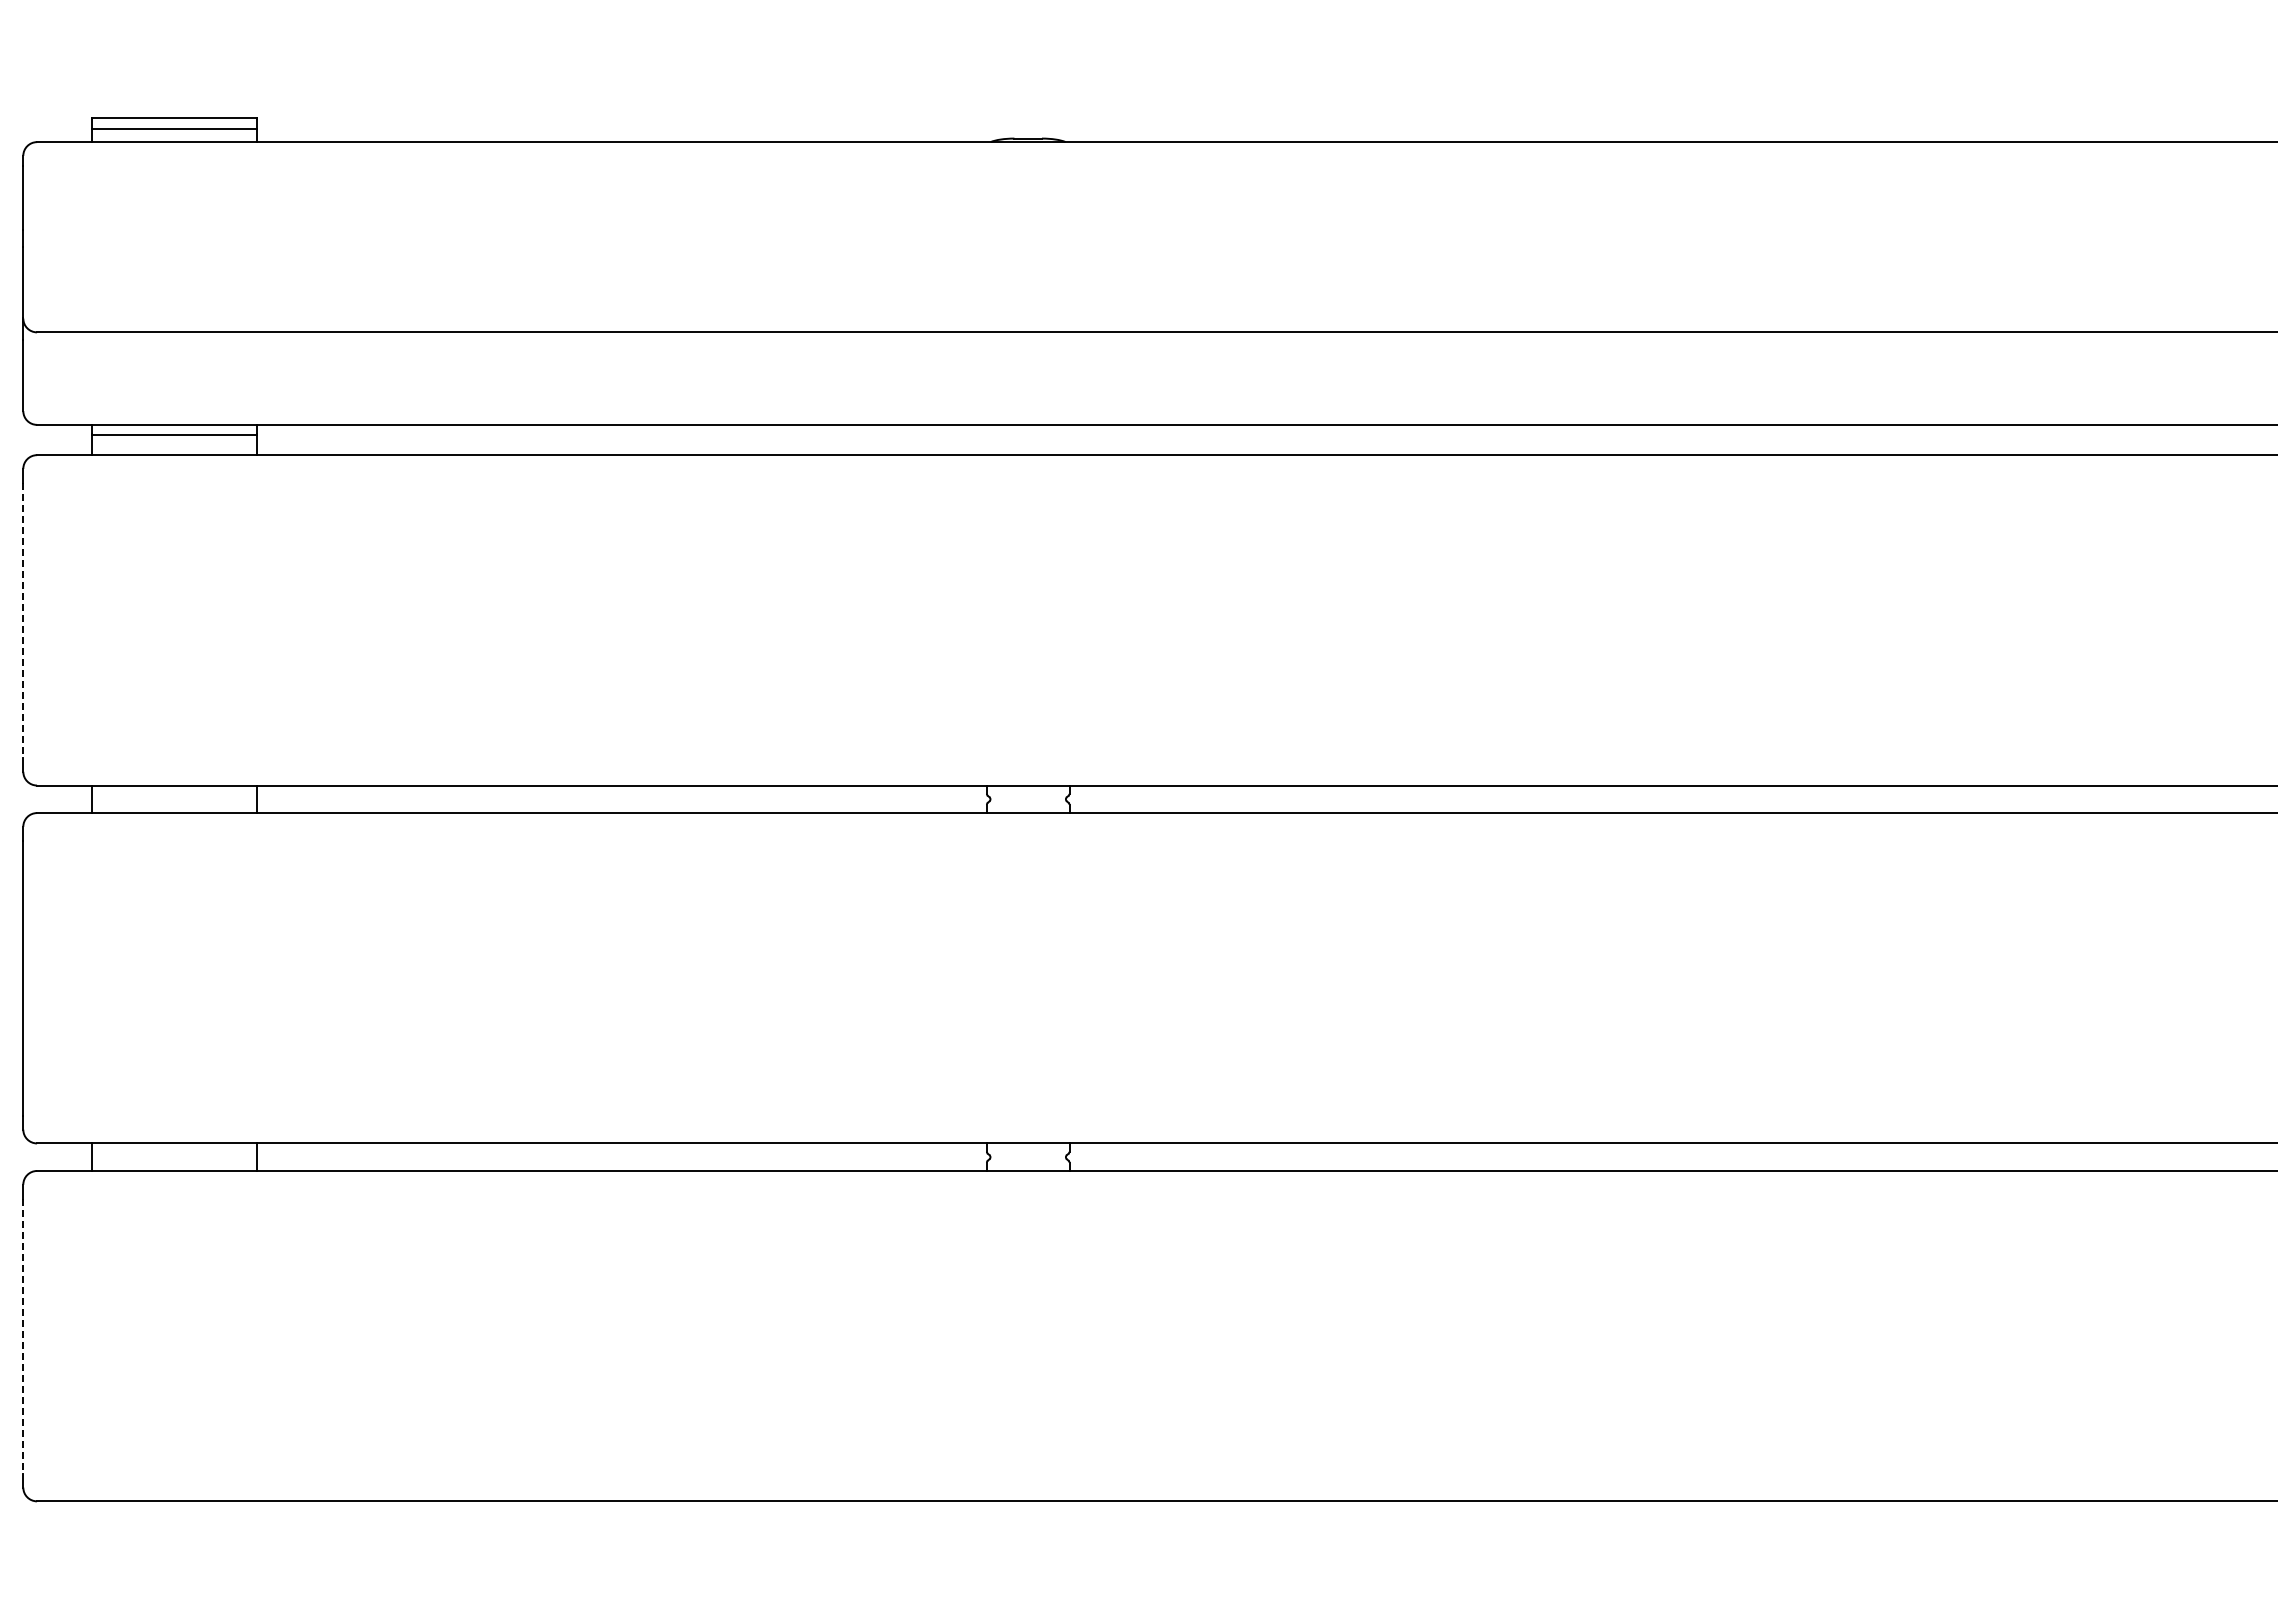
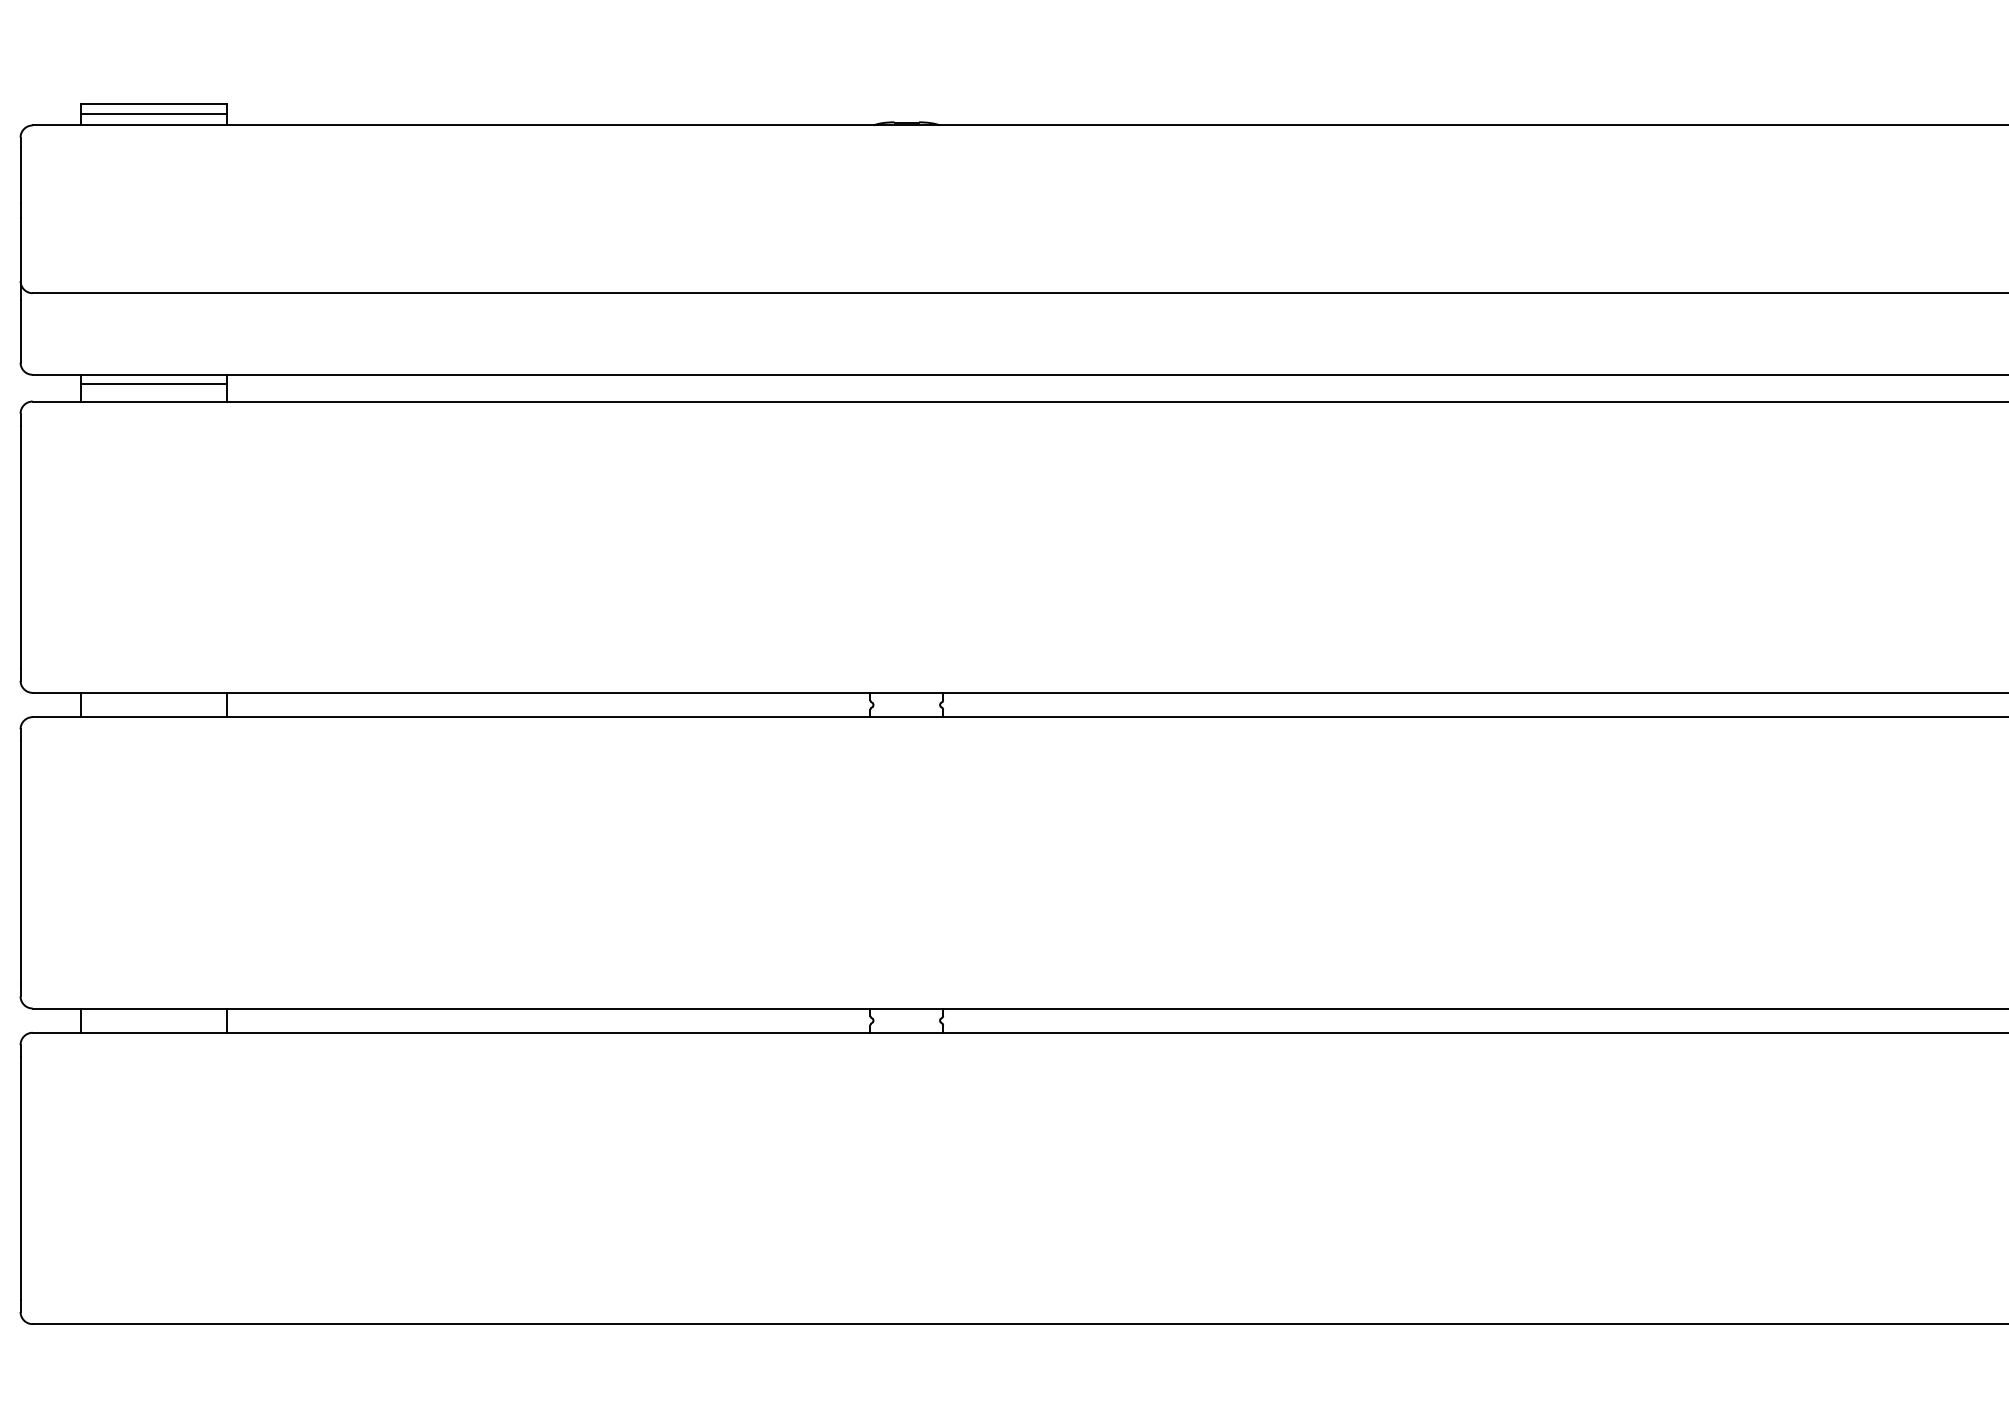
line: (23, 620) -> (20, 547), dashed -> solid
line: (23, 1336) -> (20, 1178), dashed -> solid

